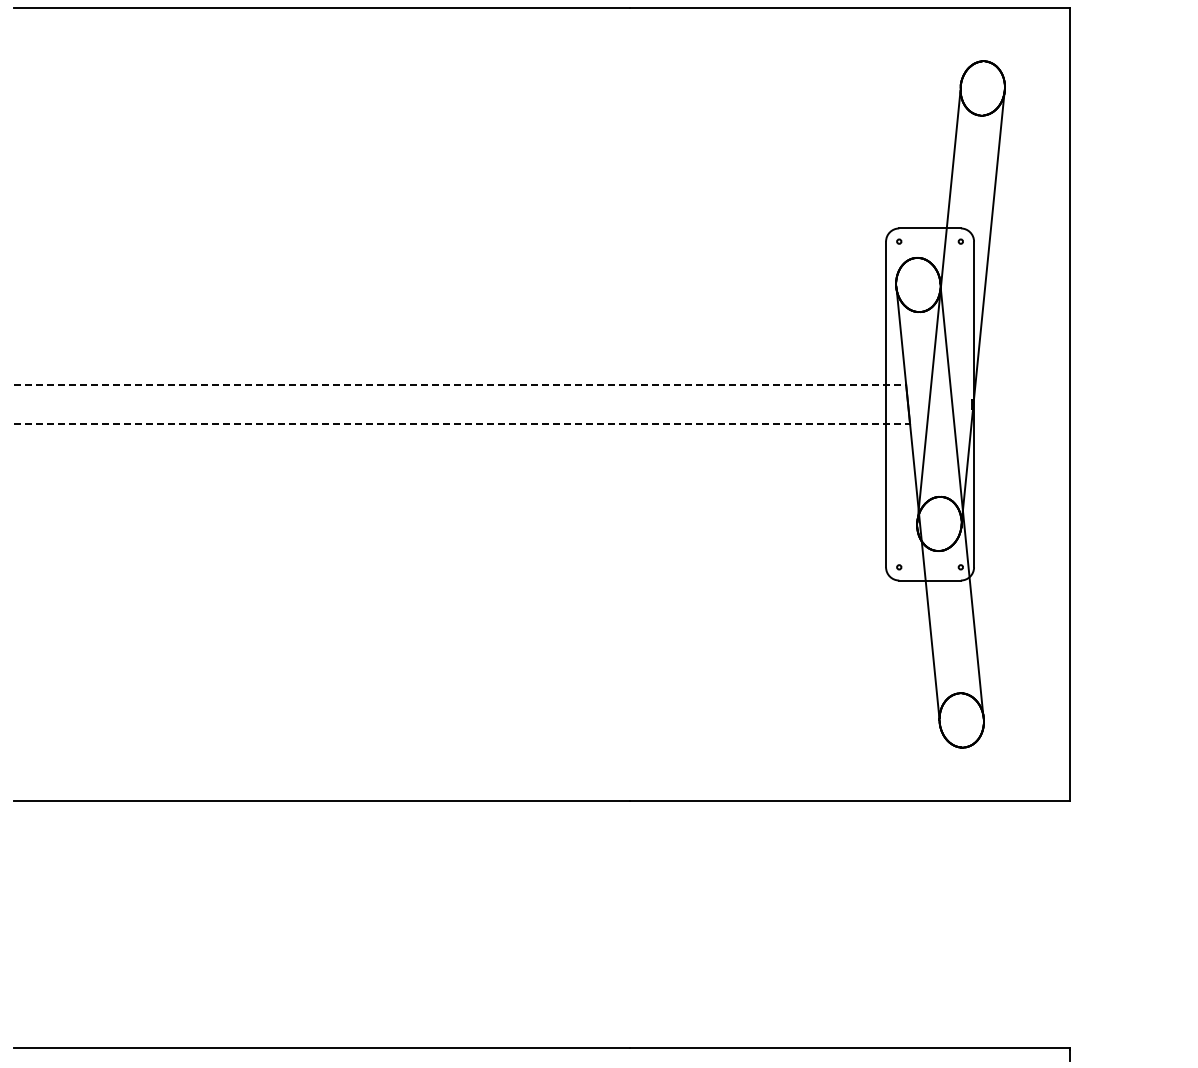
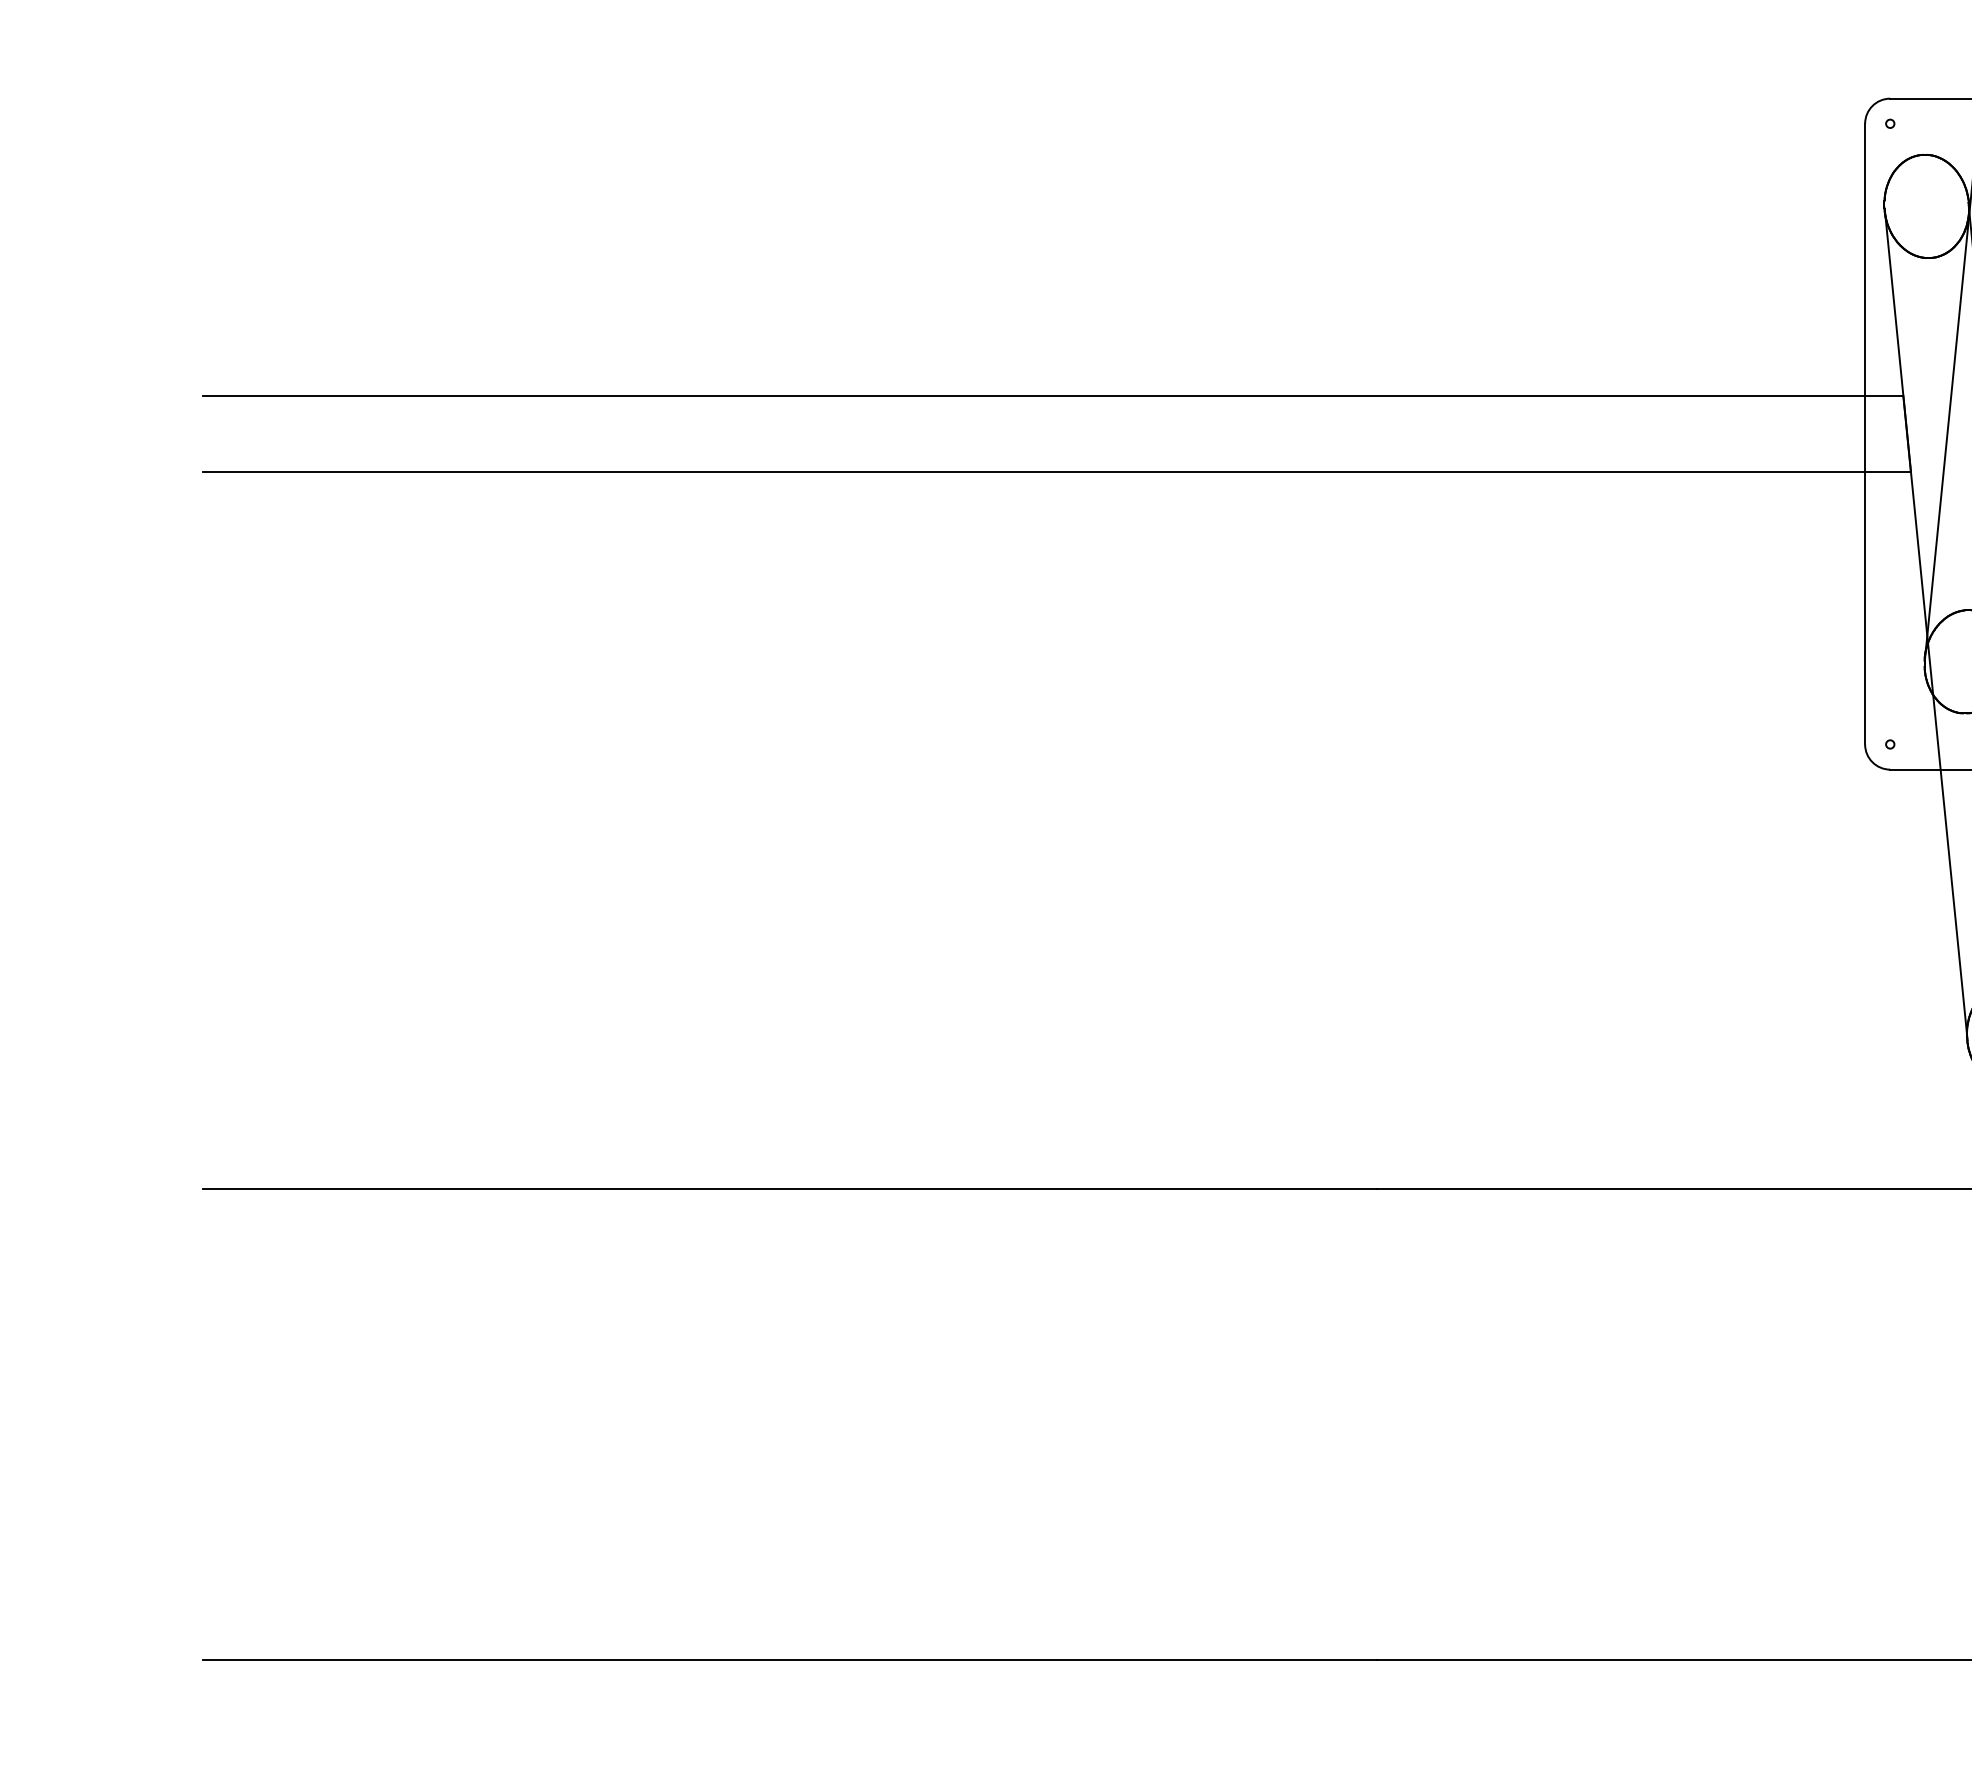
line: (460, 384) -> (1054, 396), dashed -> solid
line: (462, 424) -> (1057, 472), dashed -> solid

